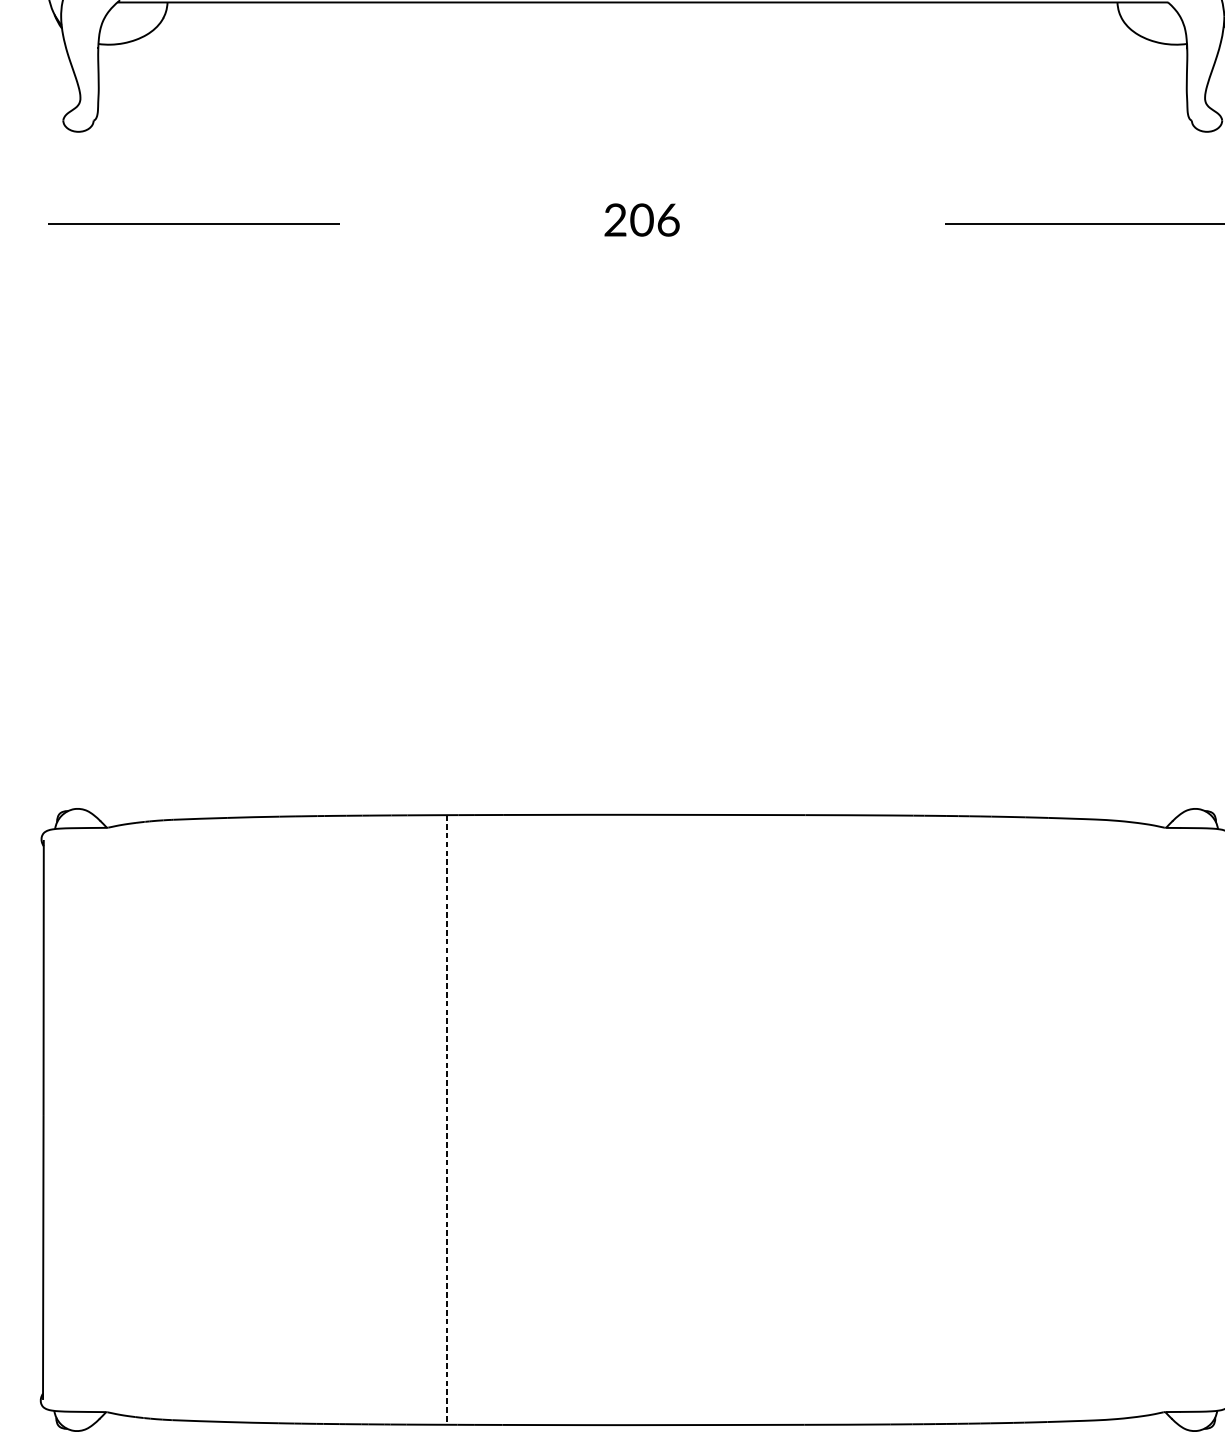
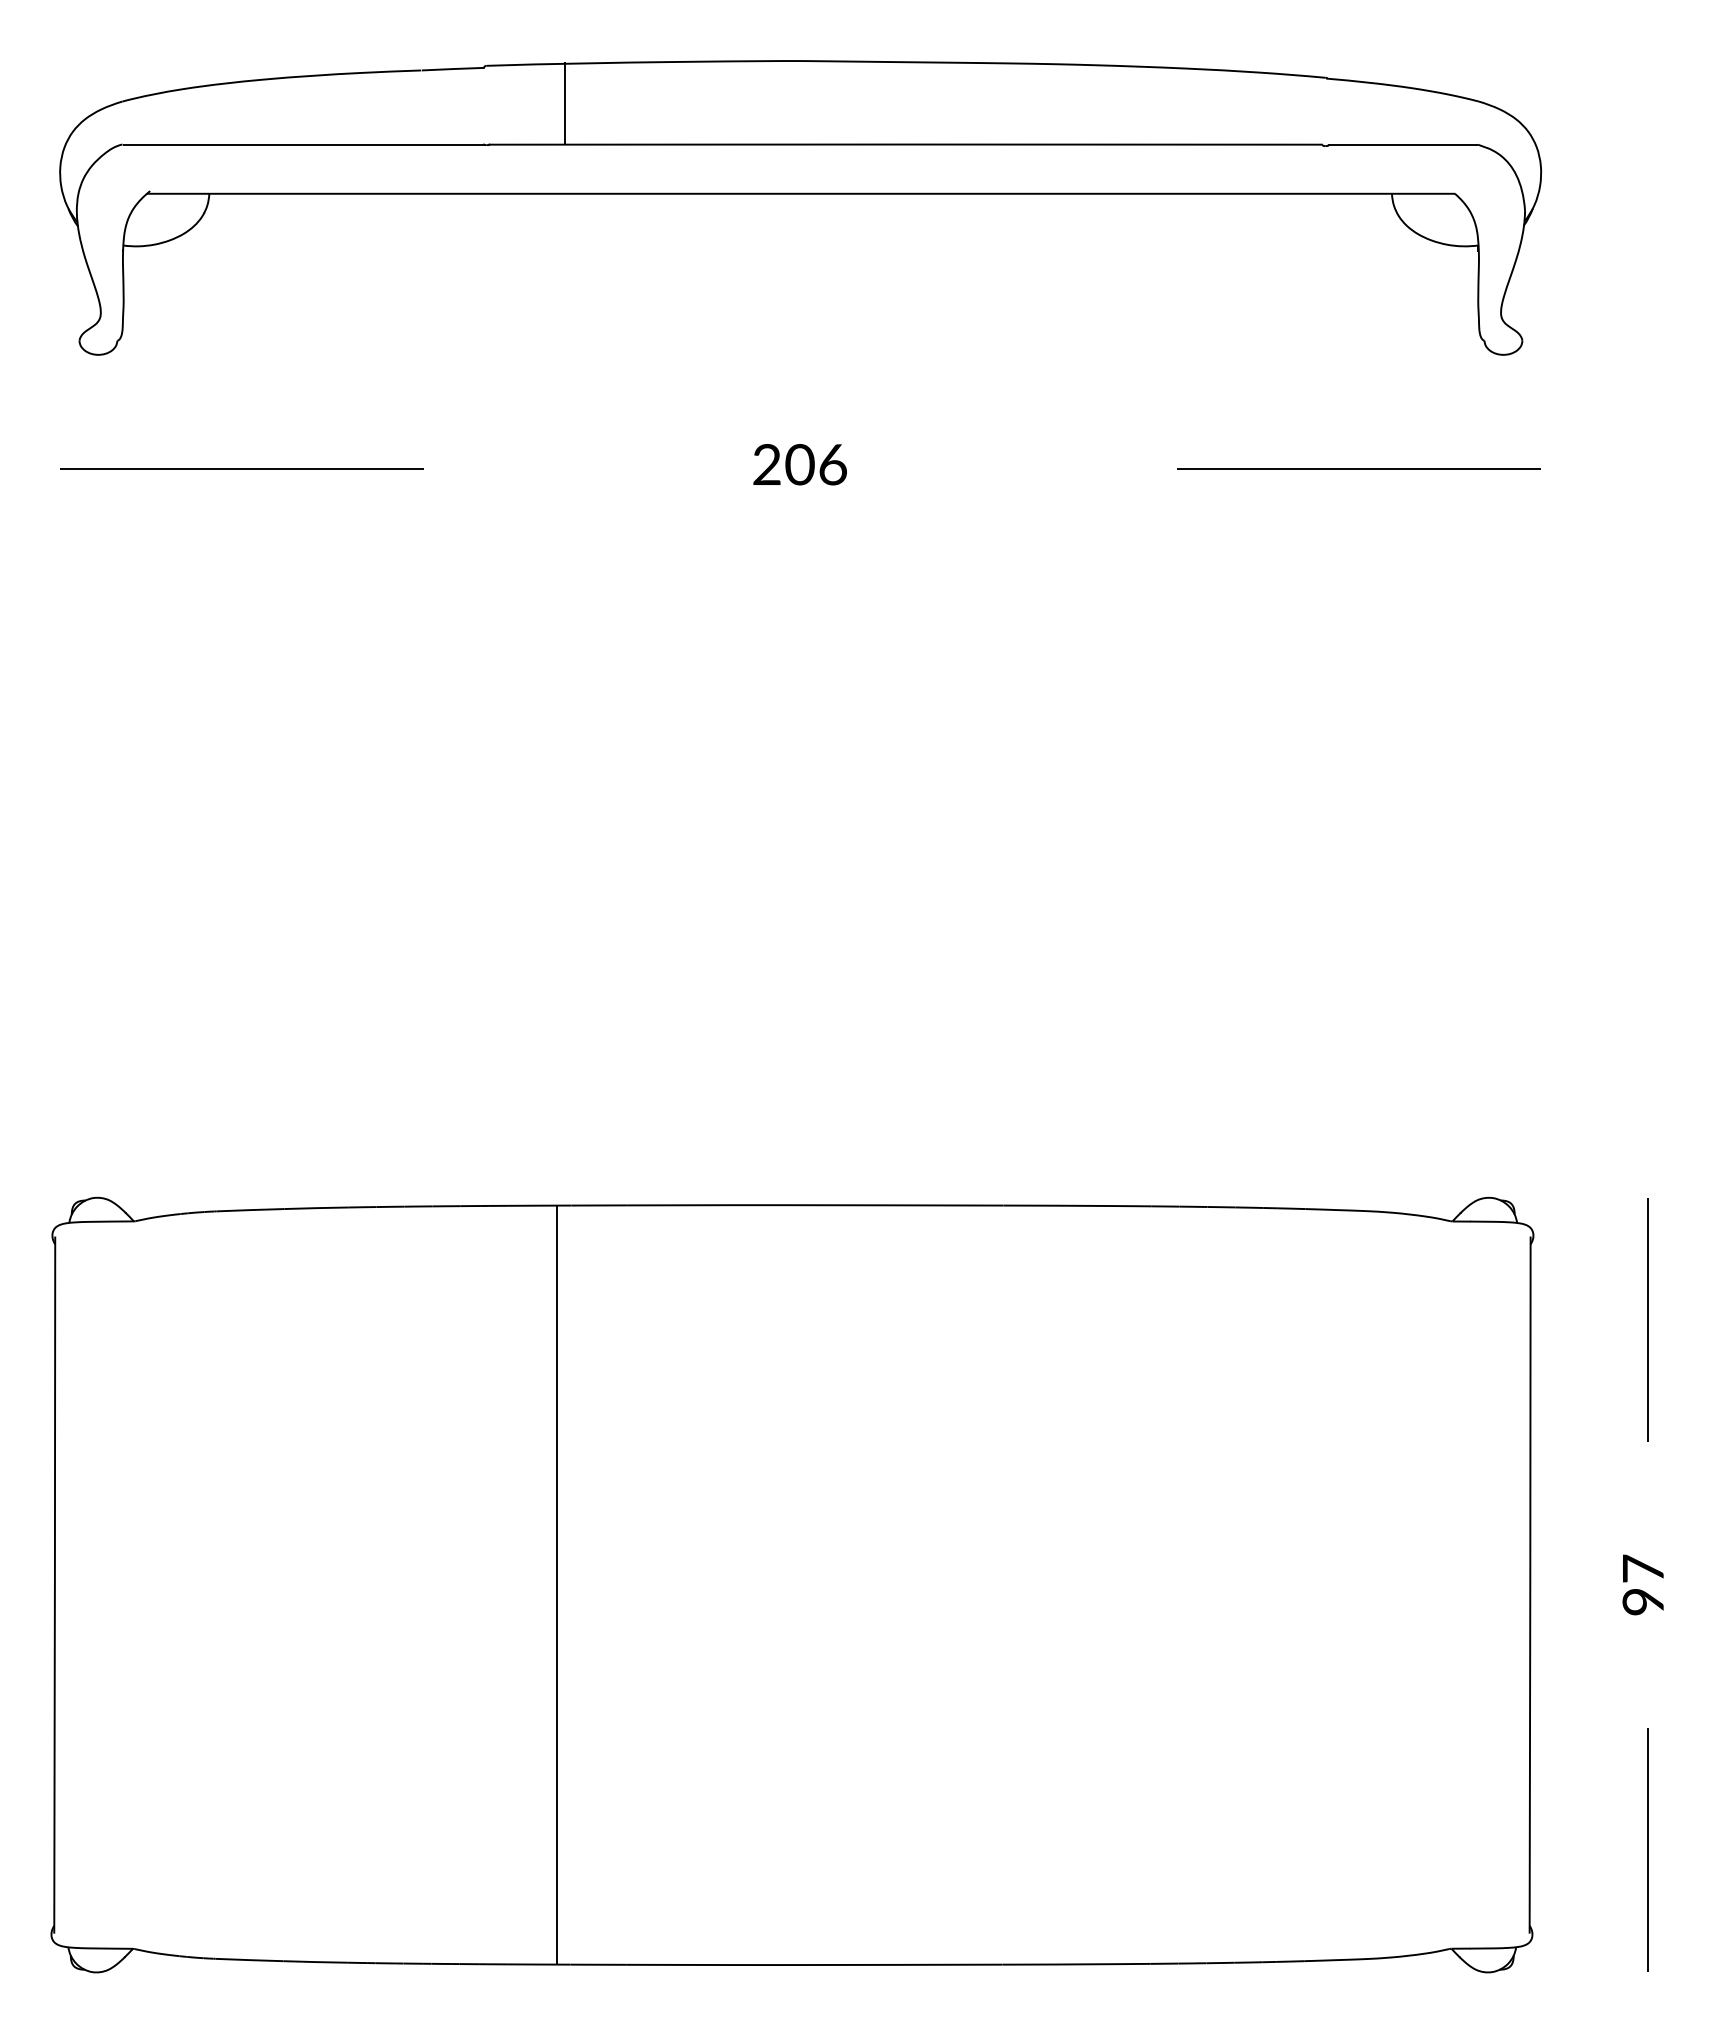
line: (446, 1120) -> (556, 1585), dashed -> solid

